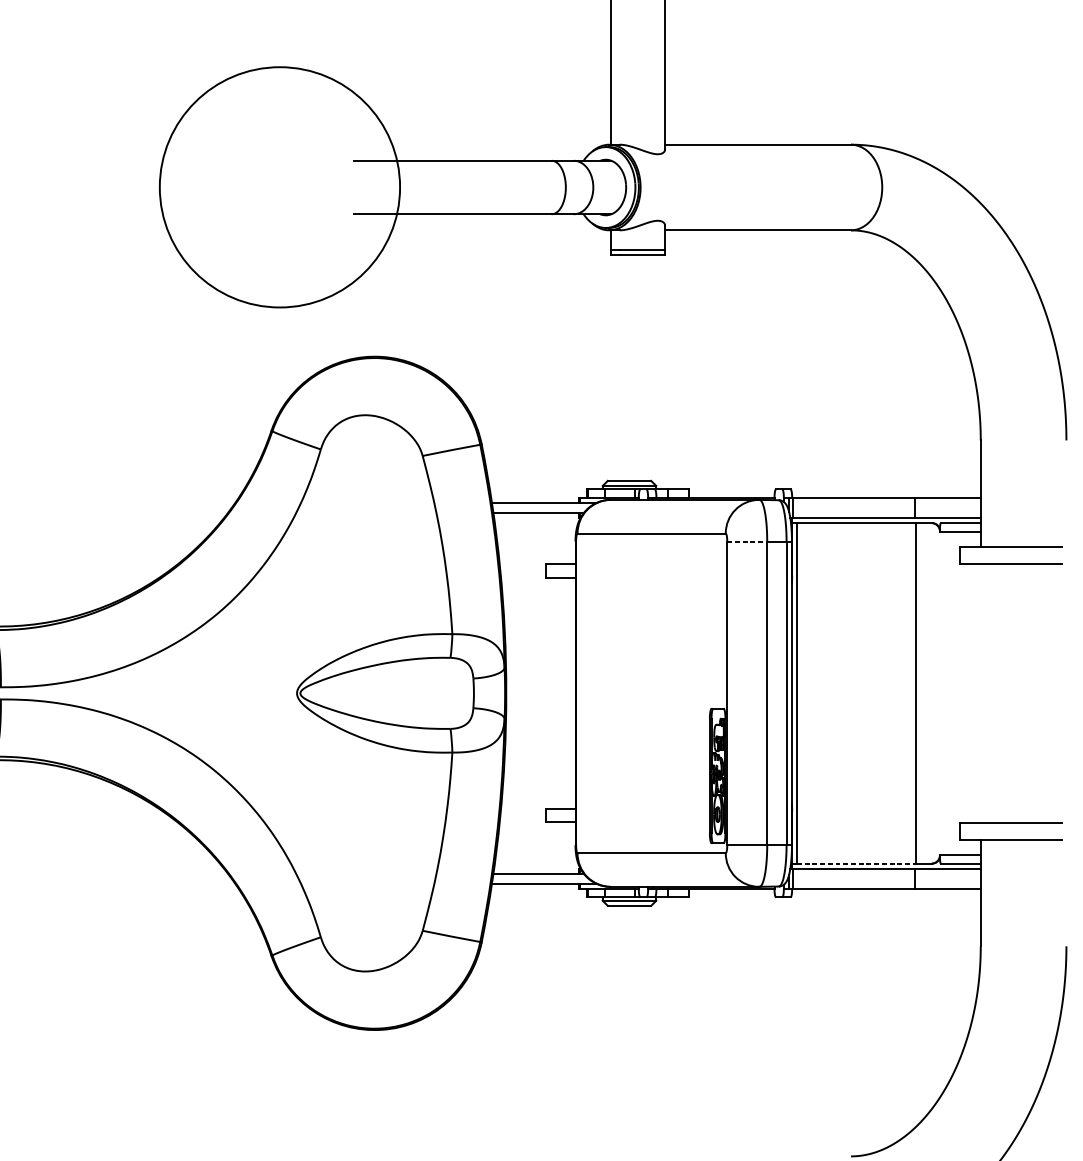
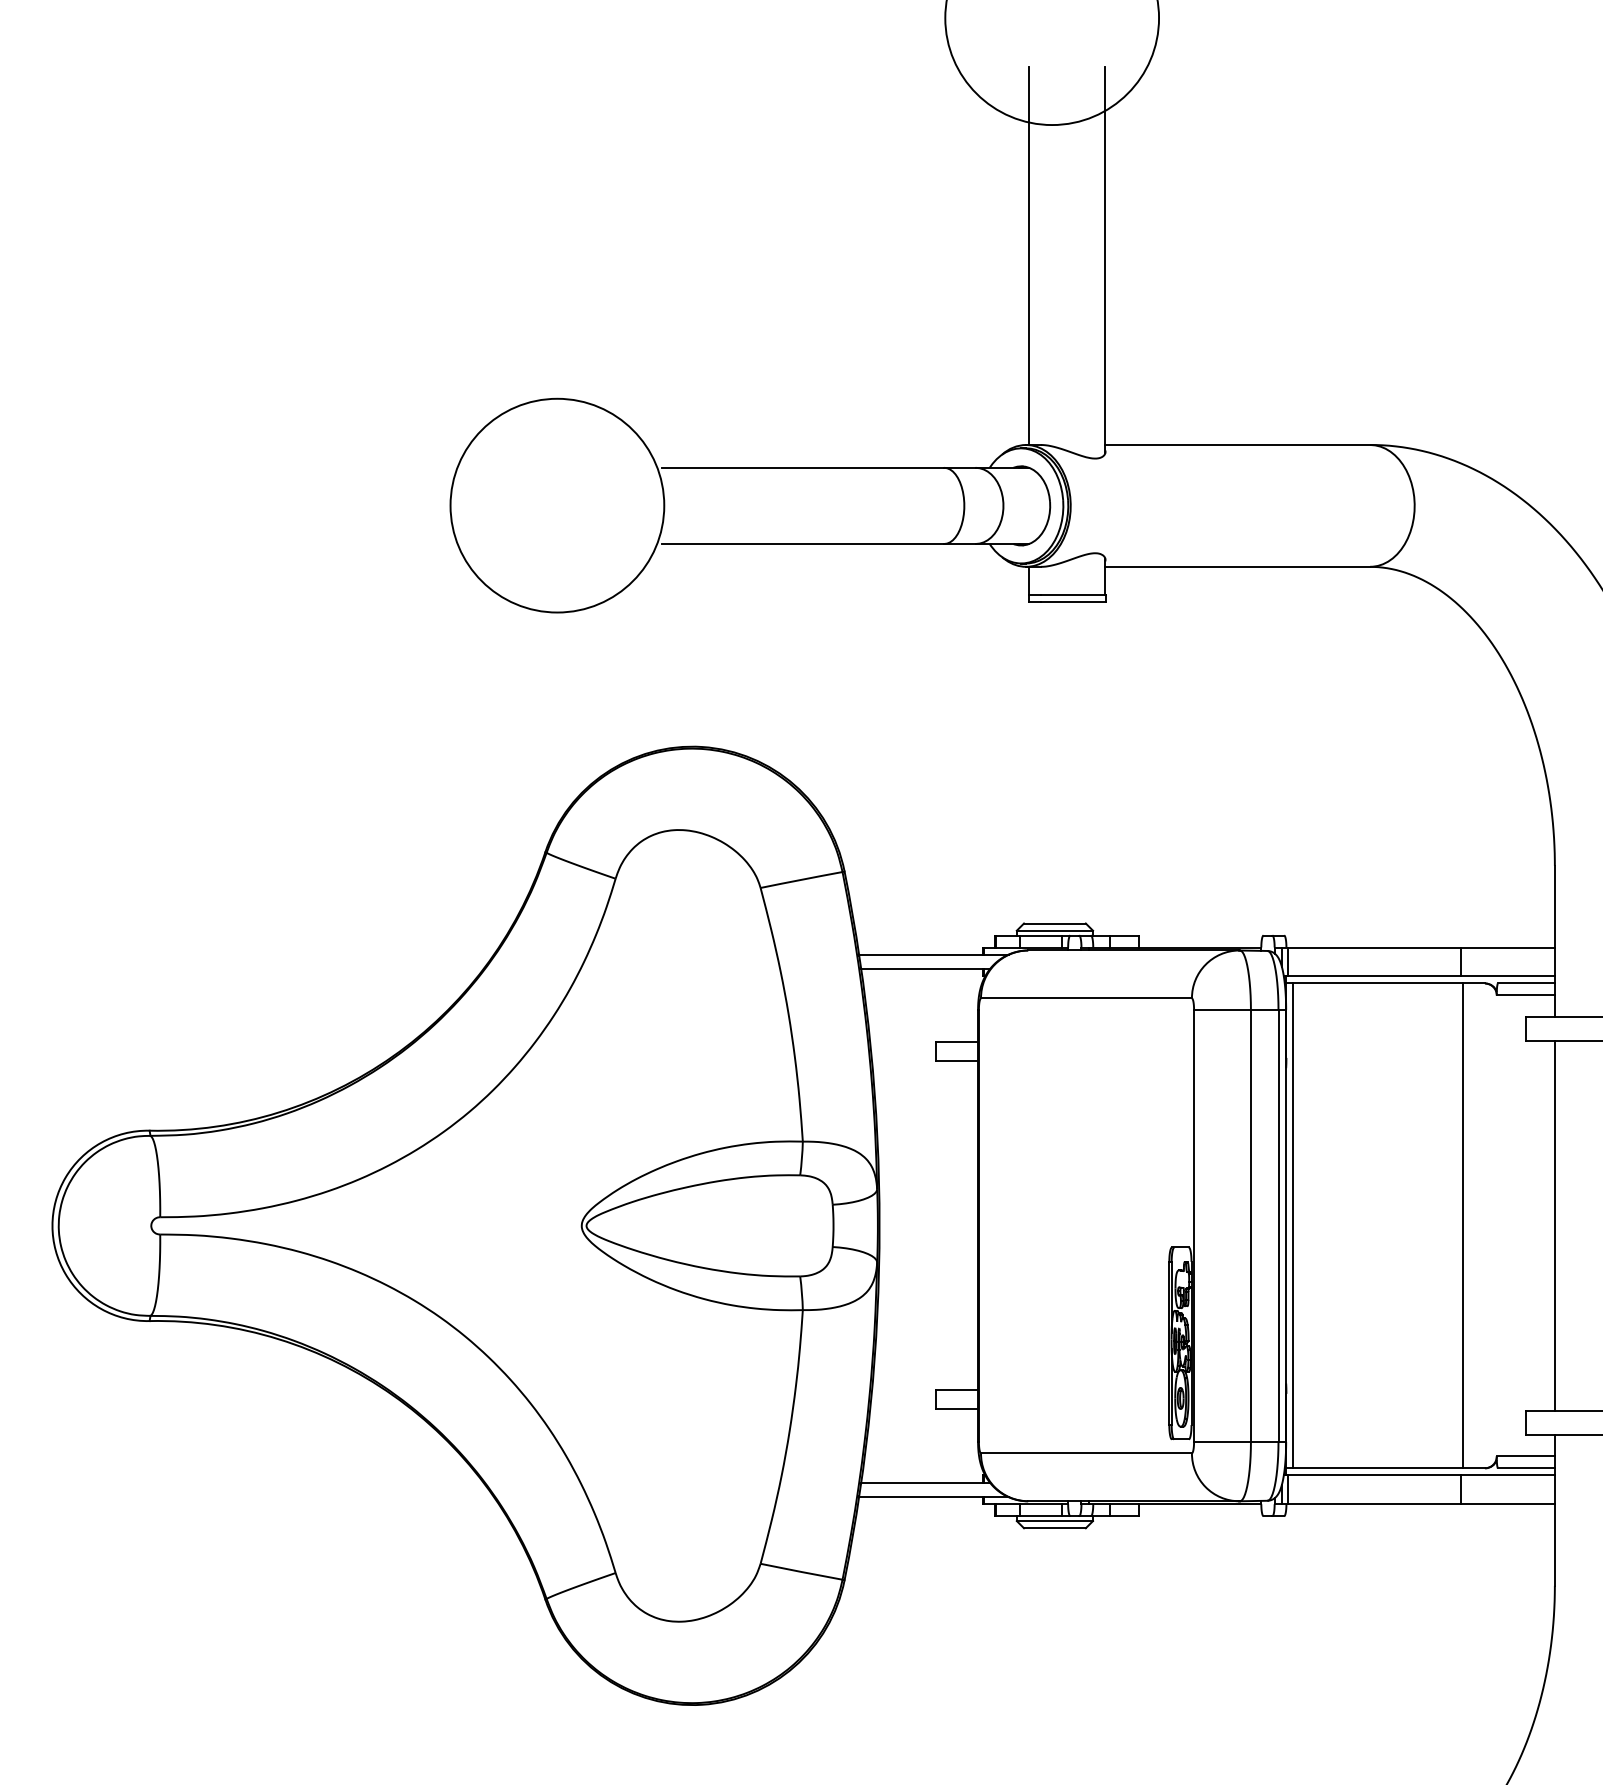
circle: (280, 187) -> (557, 505), size x0.62
line: (747, 541) -> (1223, 1009), dashed -> solid
line: (980, 693) -> (1554, 1225), added
line: (856, 863) -> (1378, 1468), dashed -> solid

